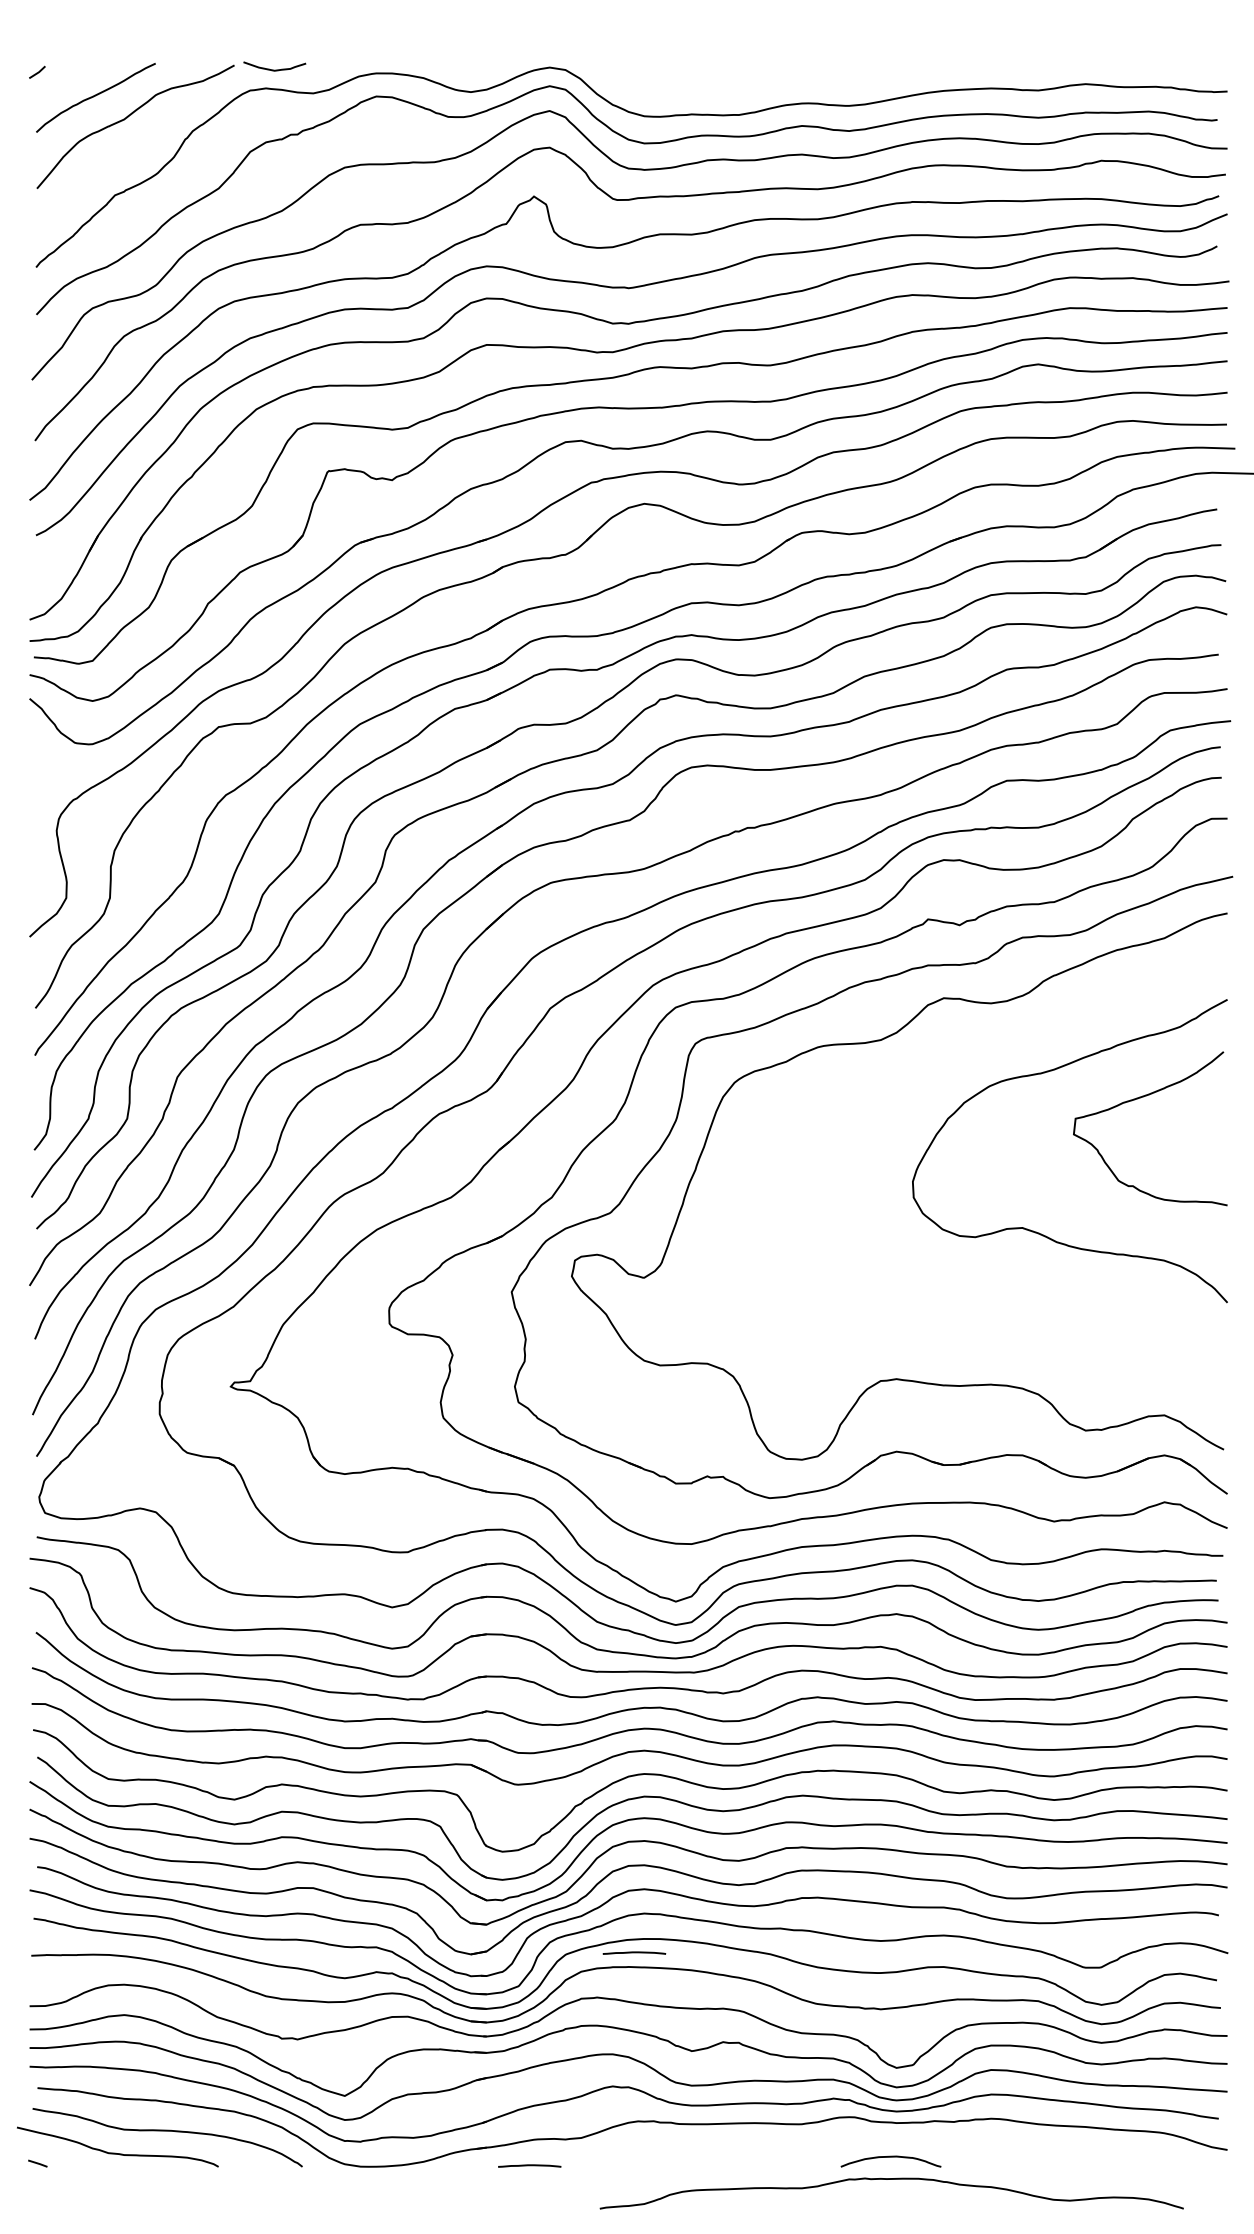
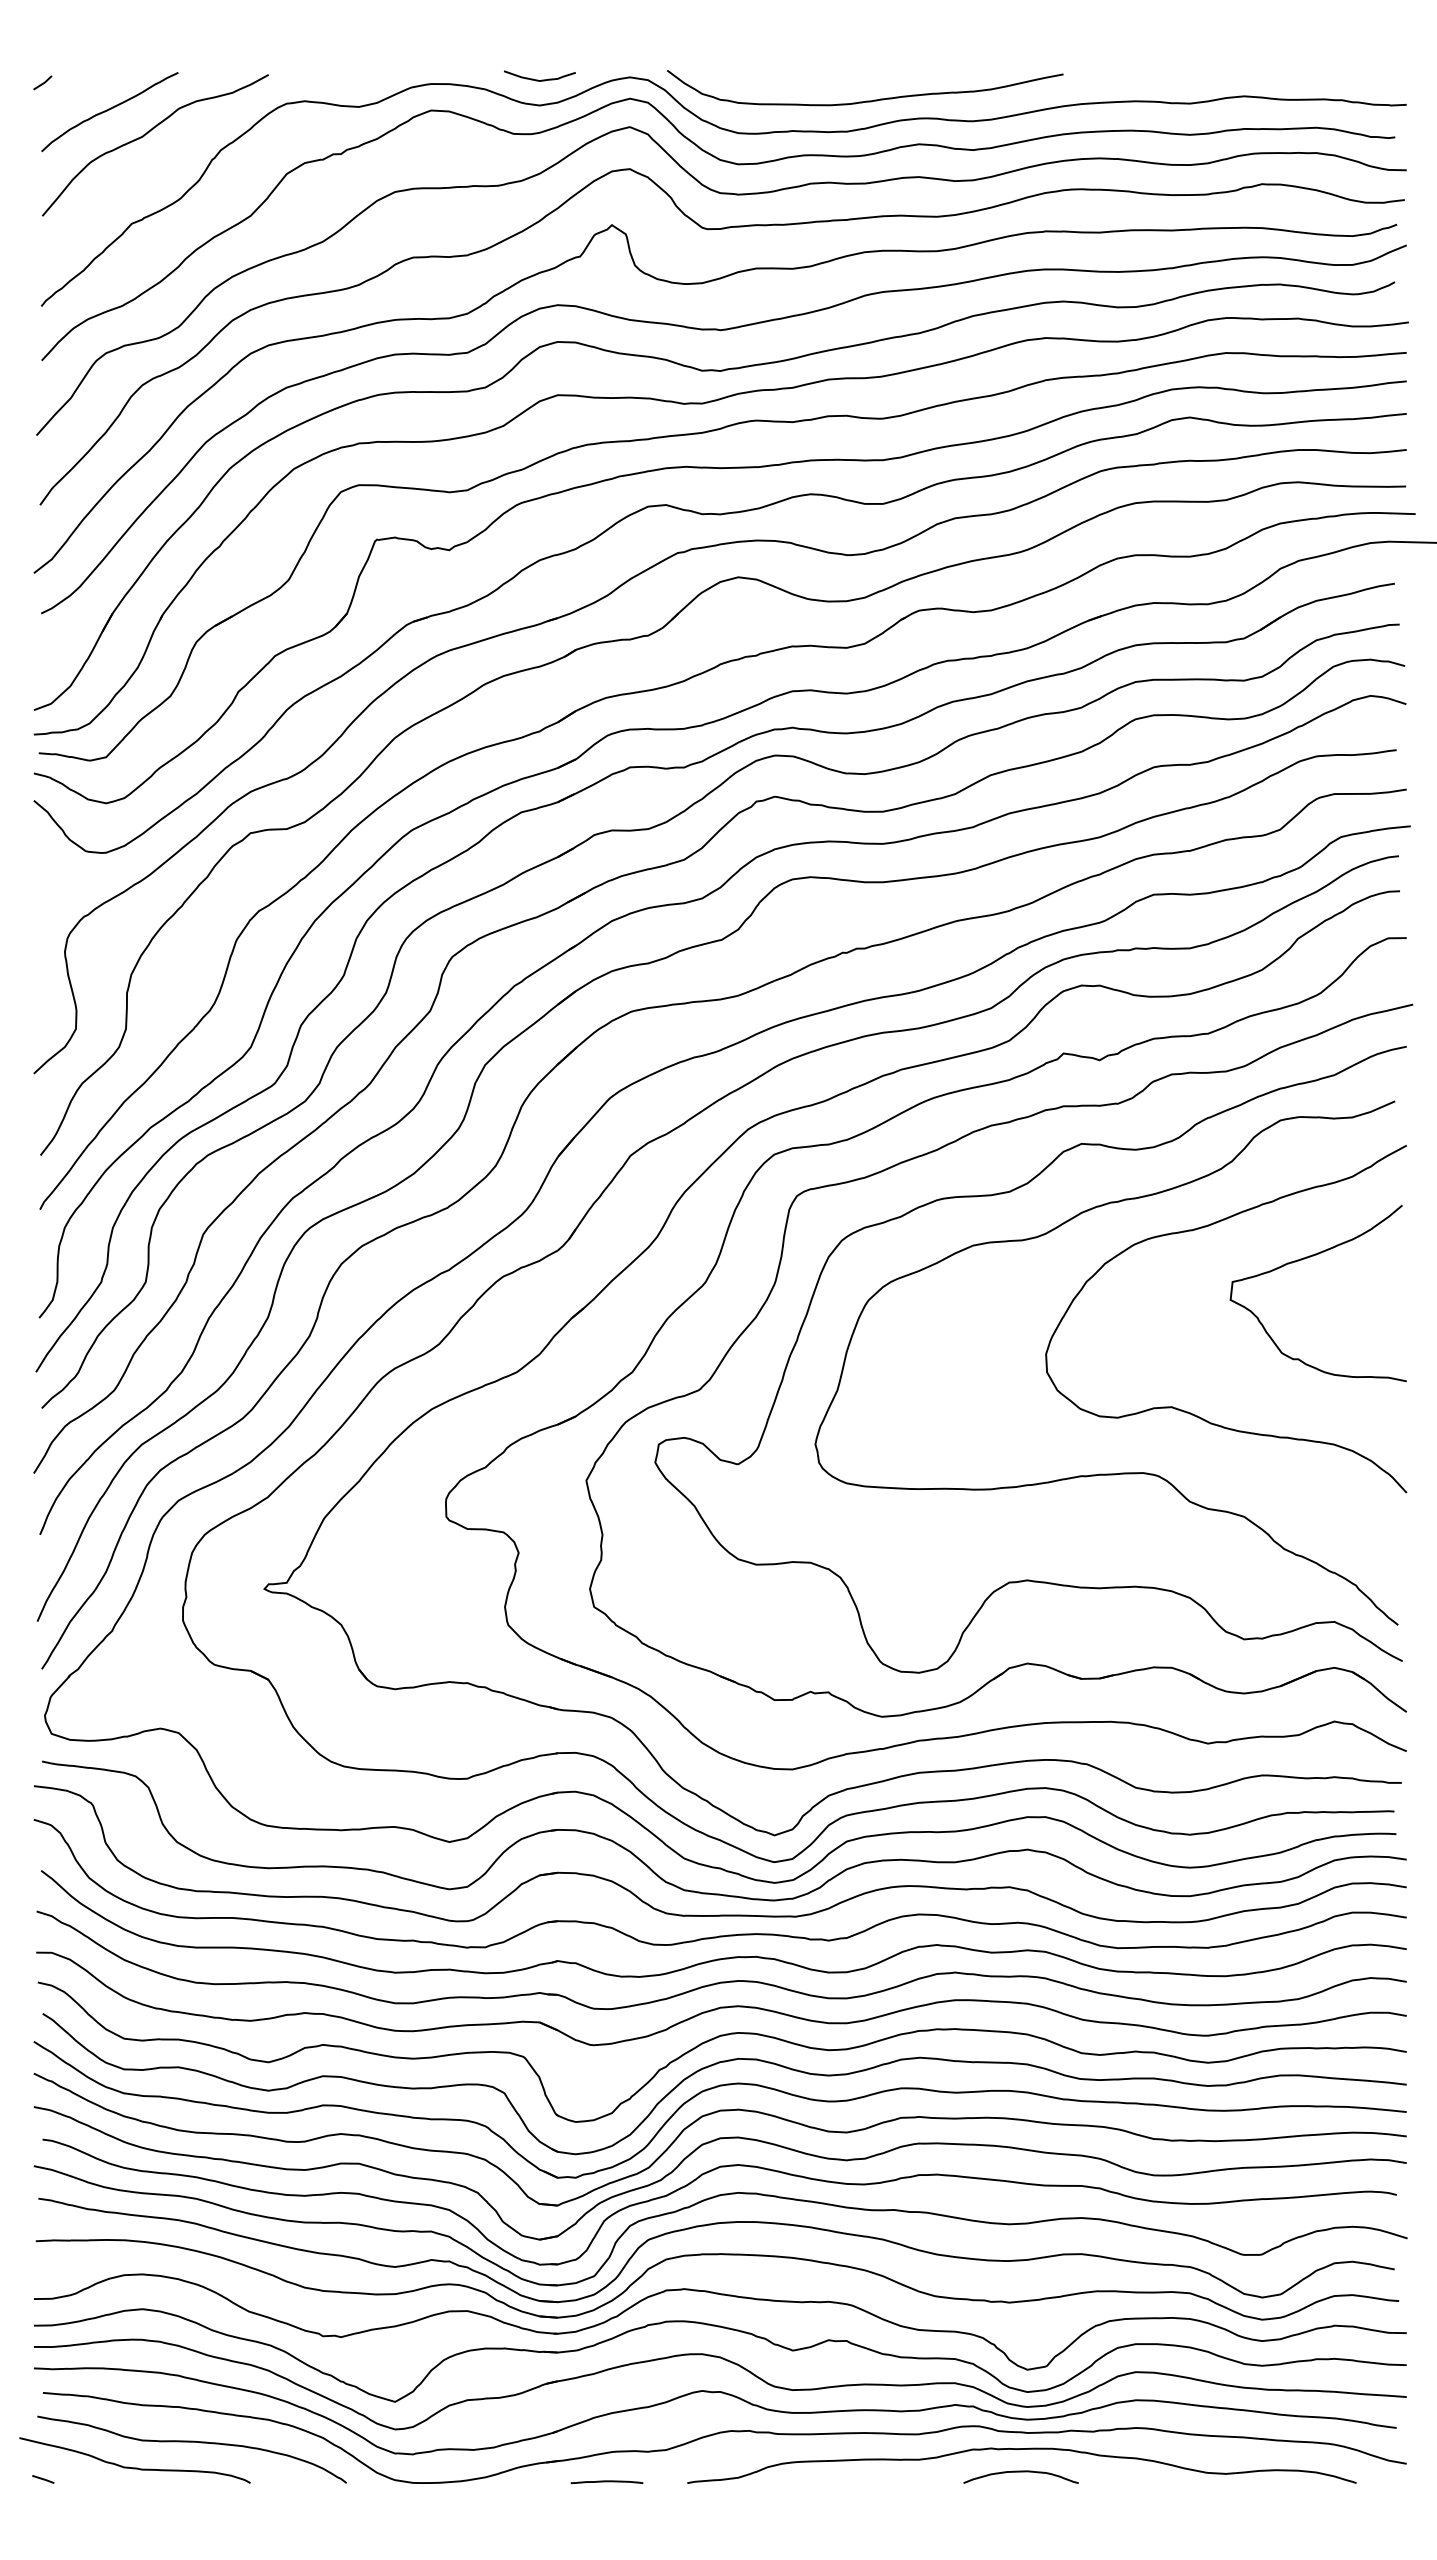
curve: (273, 69) -> (538, 79), moved
curve: (756, 87) -> (866, 100), added
curve: (977, 1284) -> (1120, 1472), added
curve: (633, 1953) -> (726, 2238), removed
curve: (891, 2179) -> (1021, 2449), moved

